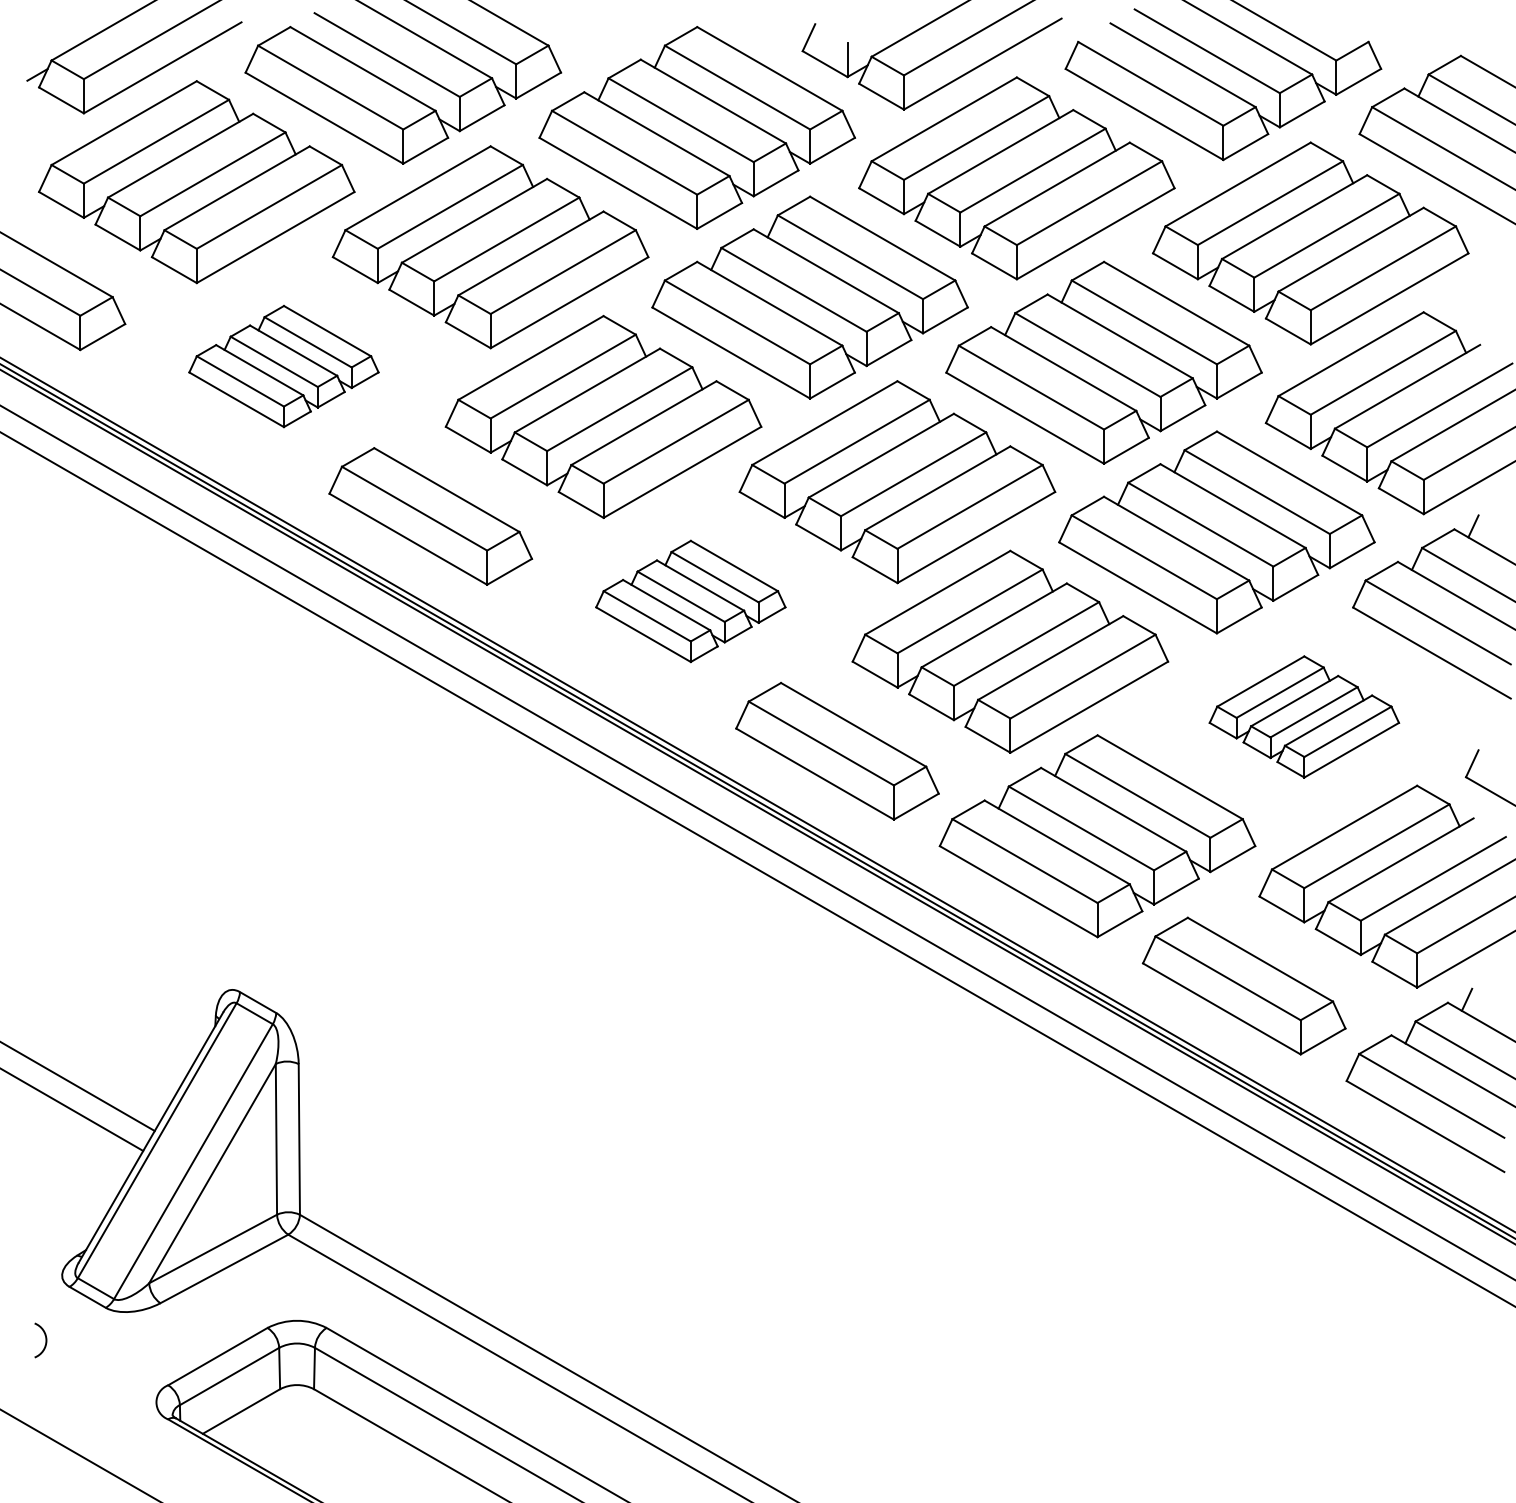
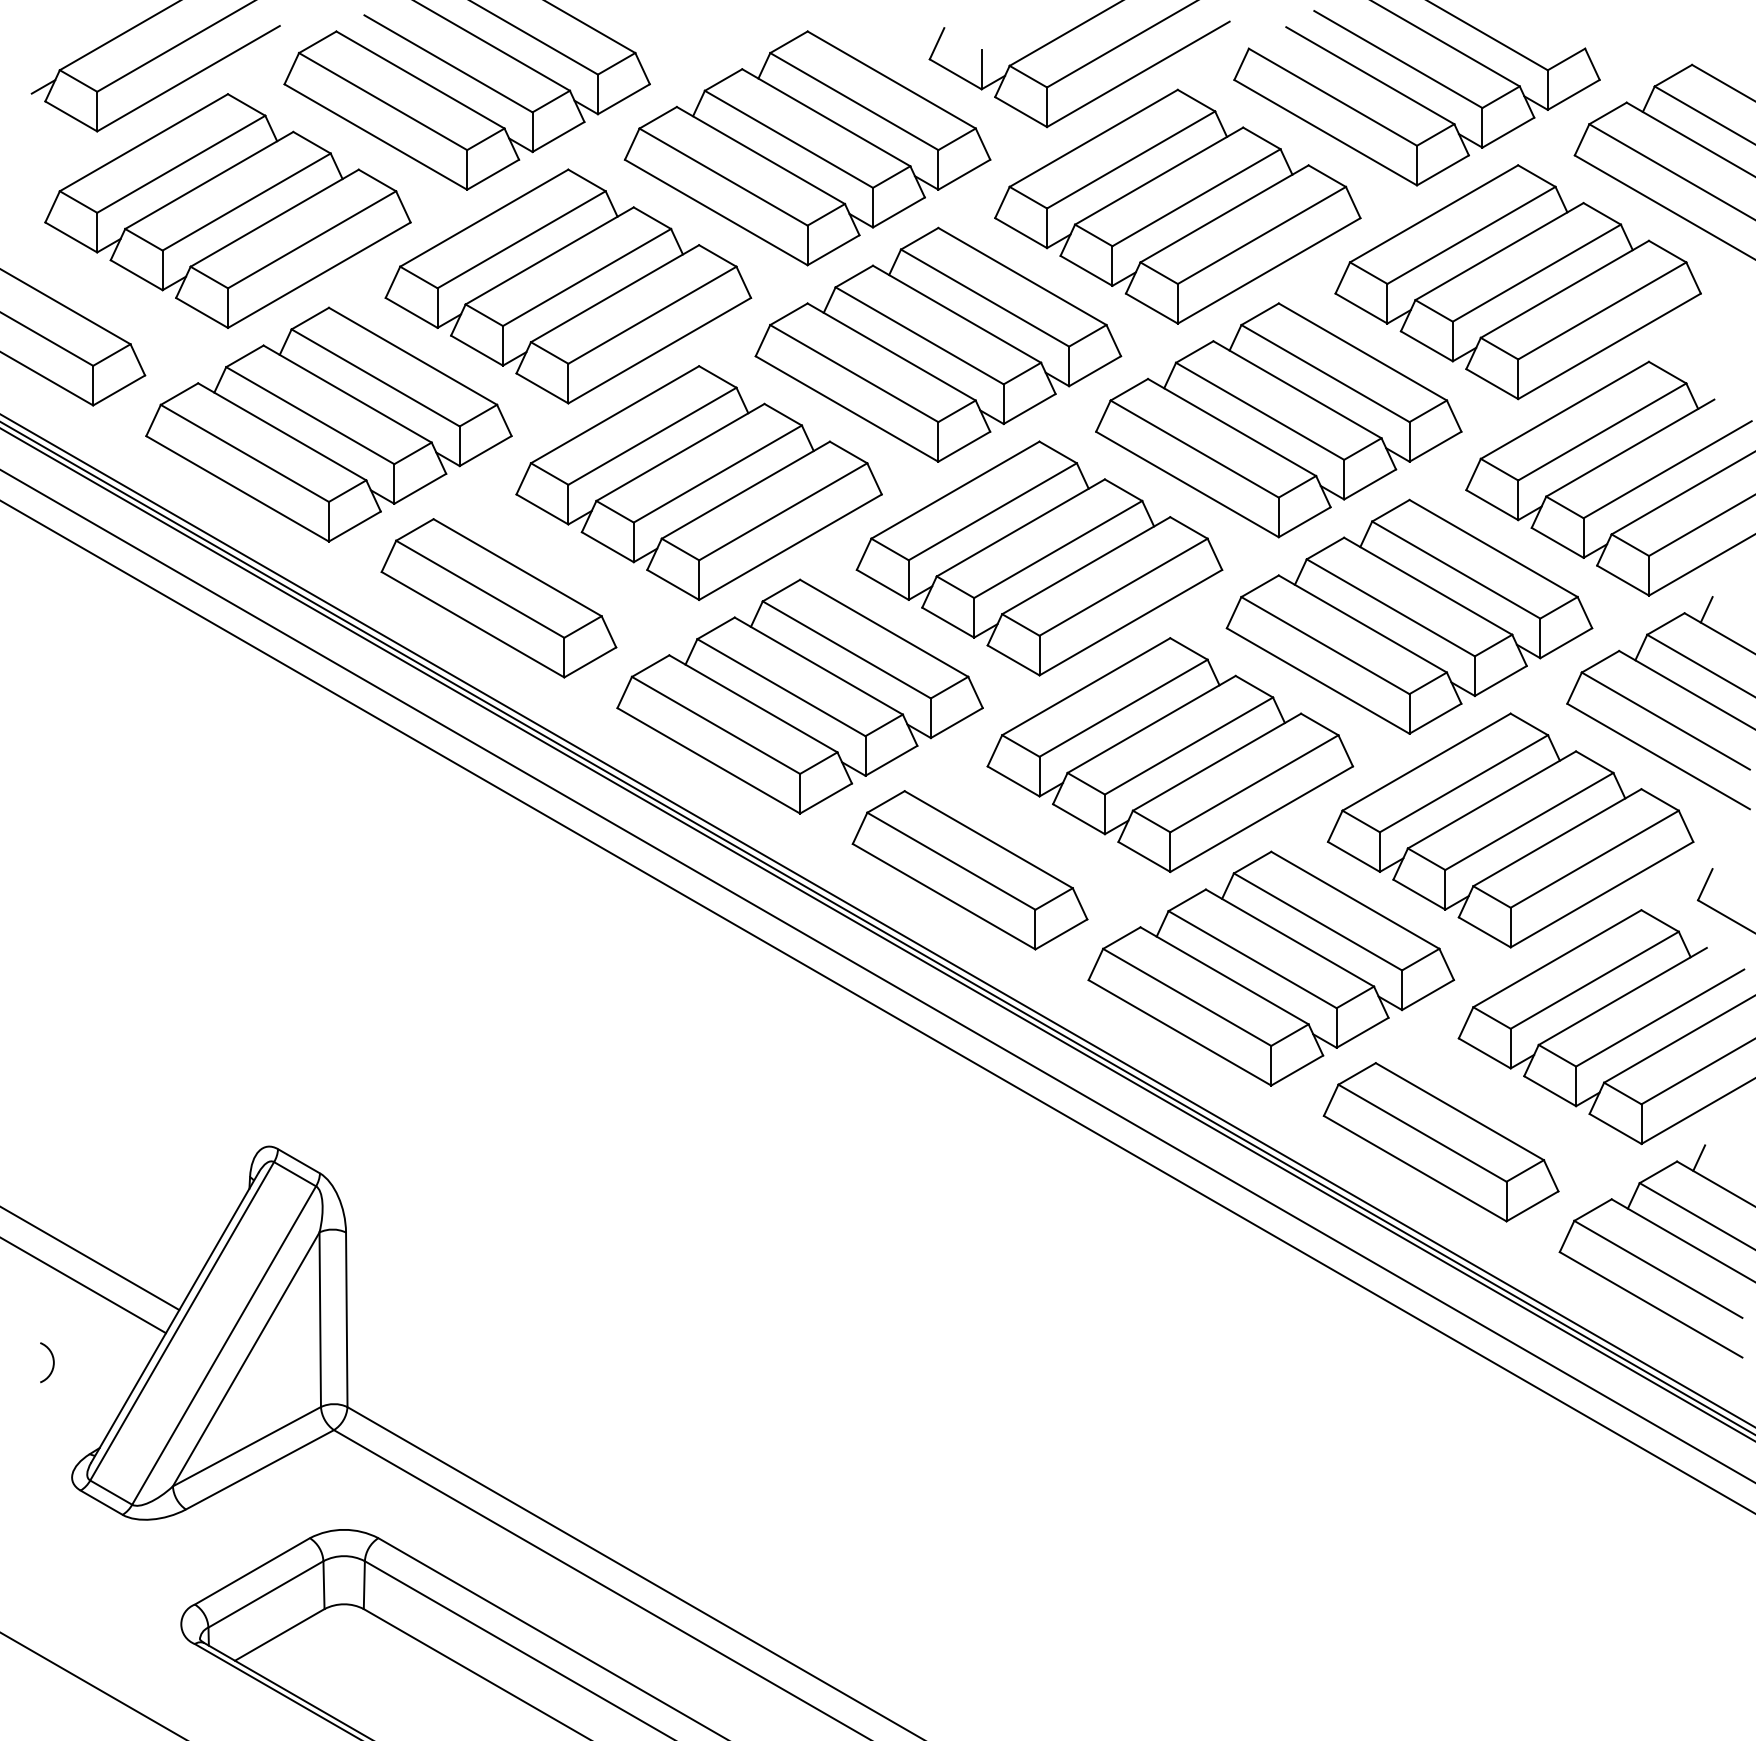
part: (283, 366) -> (328, 424), size x1.67
part: (690, 601) -> (799, 696), size x1.67
part: (1304, 716) -> (1510, 829), size x1.67
arc: (45, 1340) -> (52, 1362), moved

